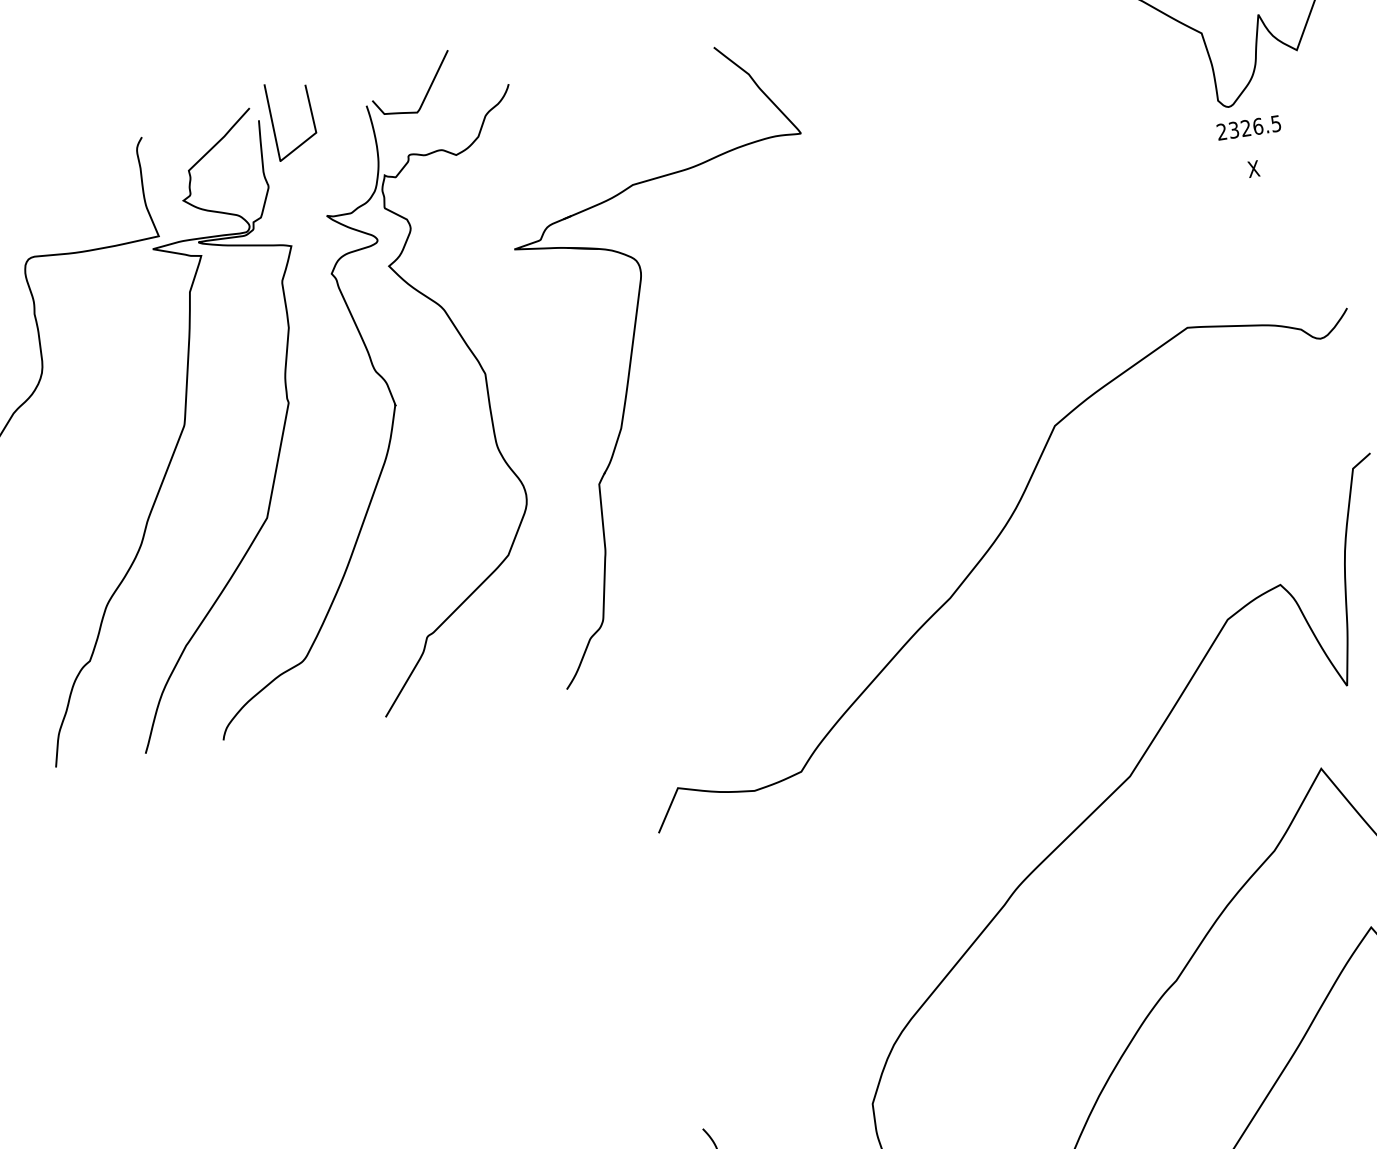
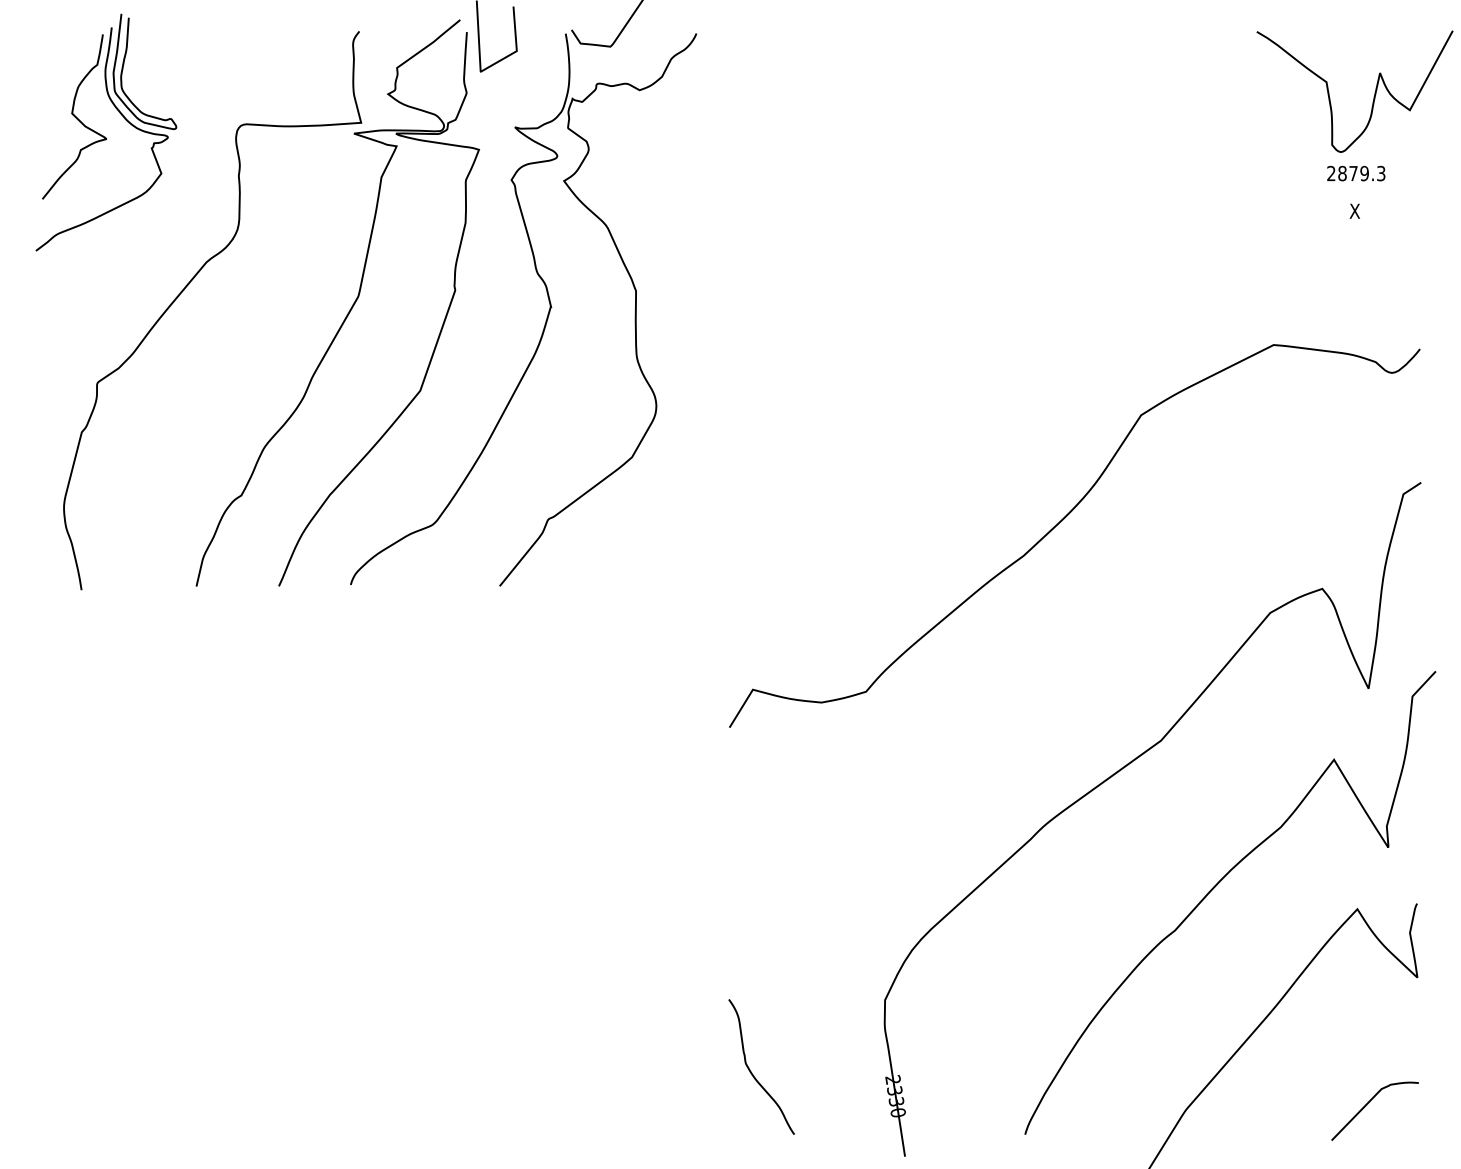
text: (1254, 126) -> (1361, 173), 2326.5 -> 2879.3
part: (632, 357) -> (770, 296), removed

